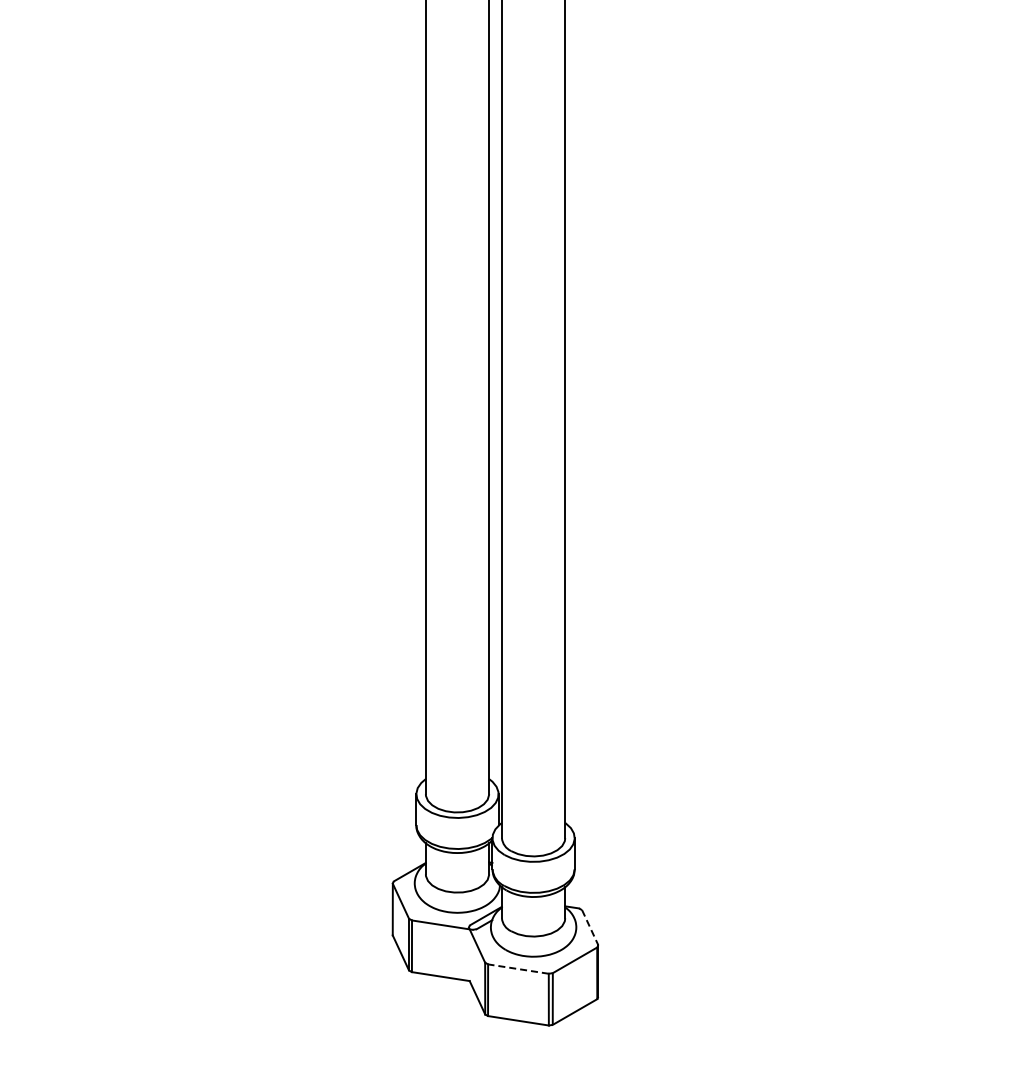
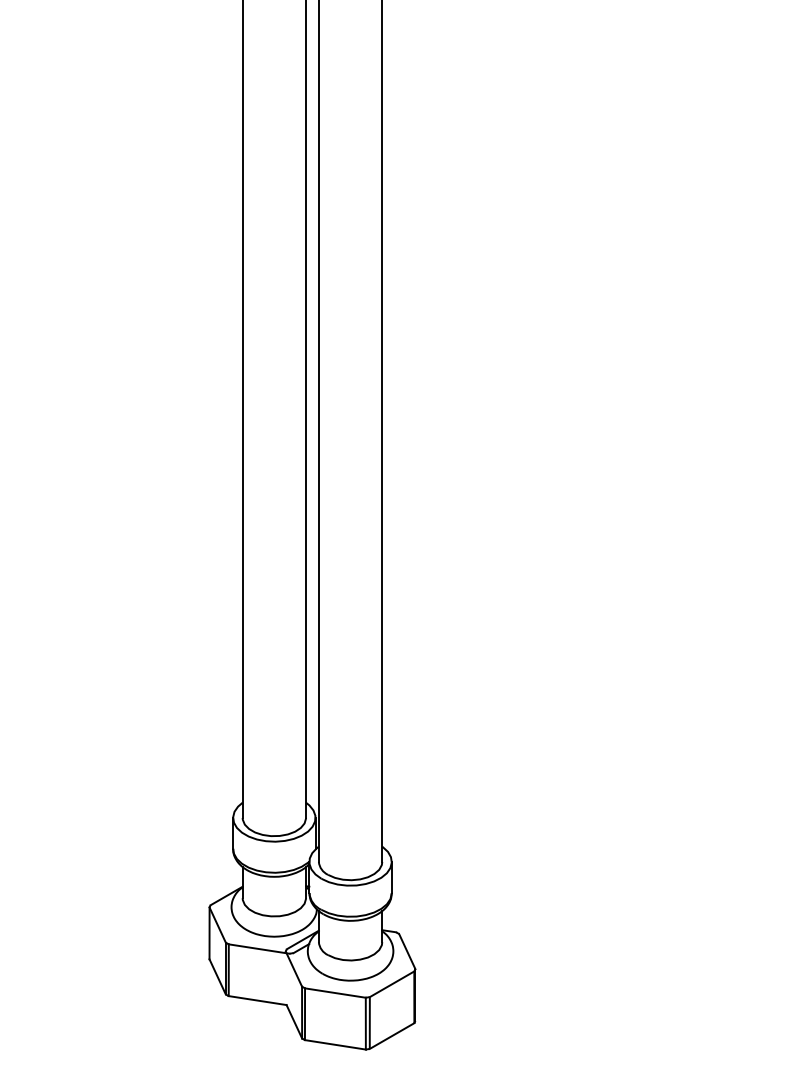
line: (590, 928) -> (407, 952), dashed -> solid
line: (518, 969) -> (335, 993), dashed -> solid

